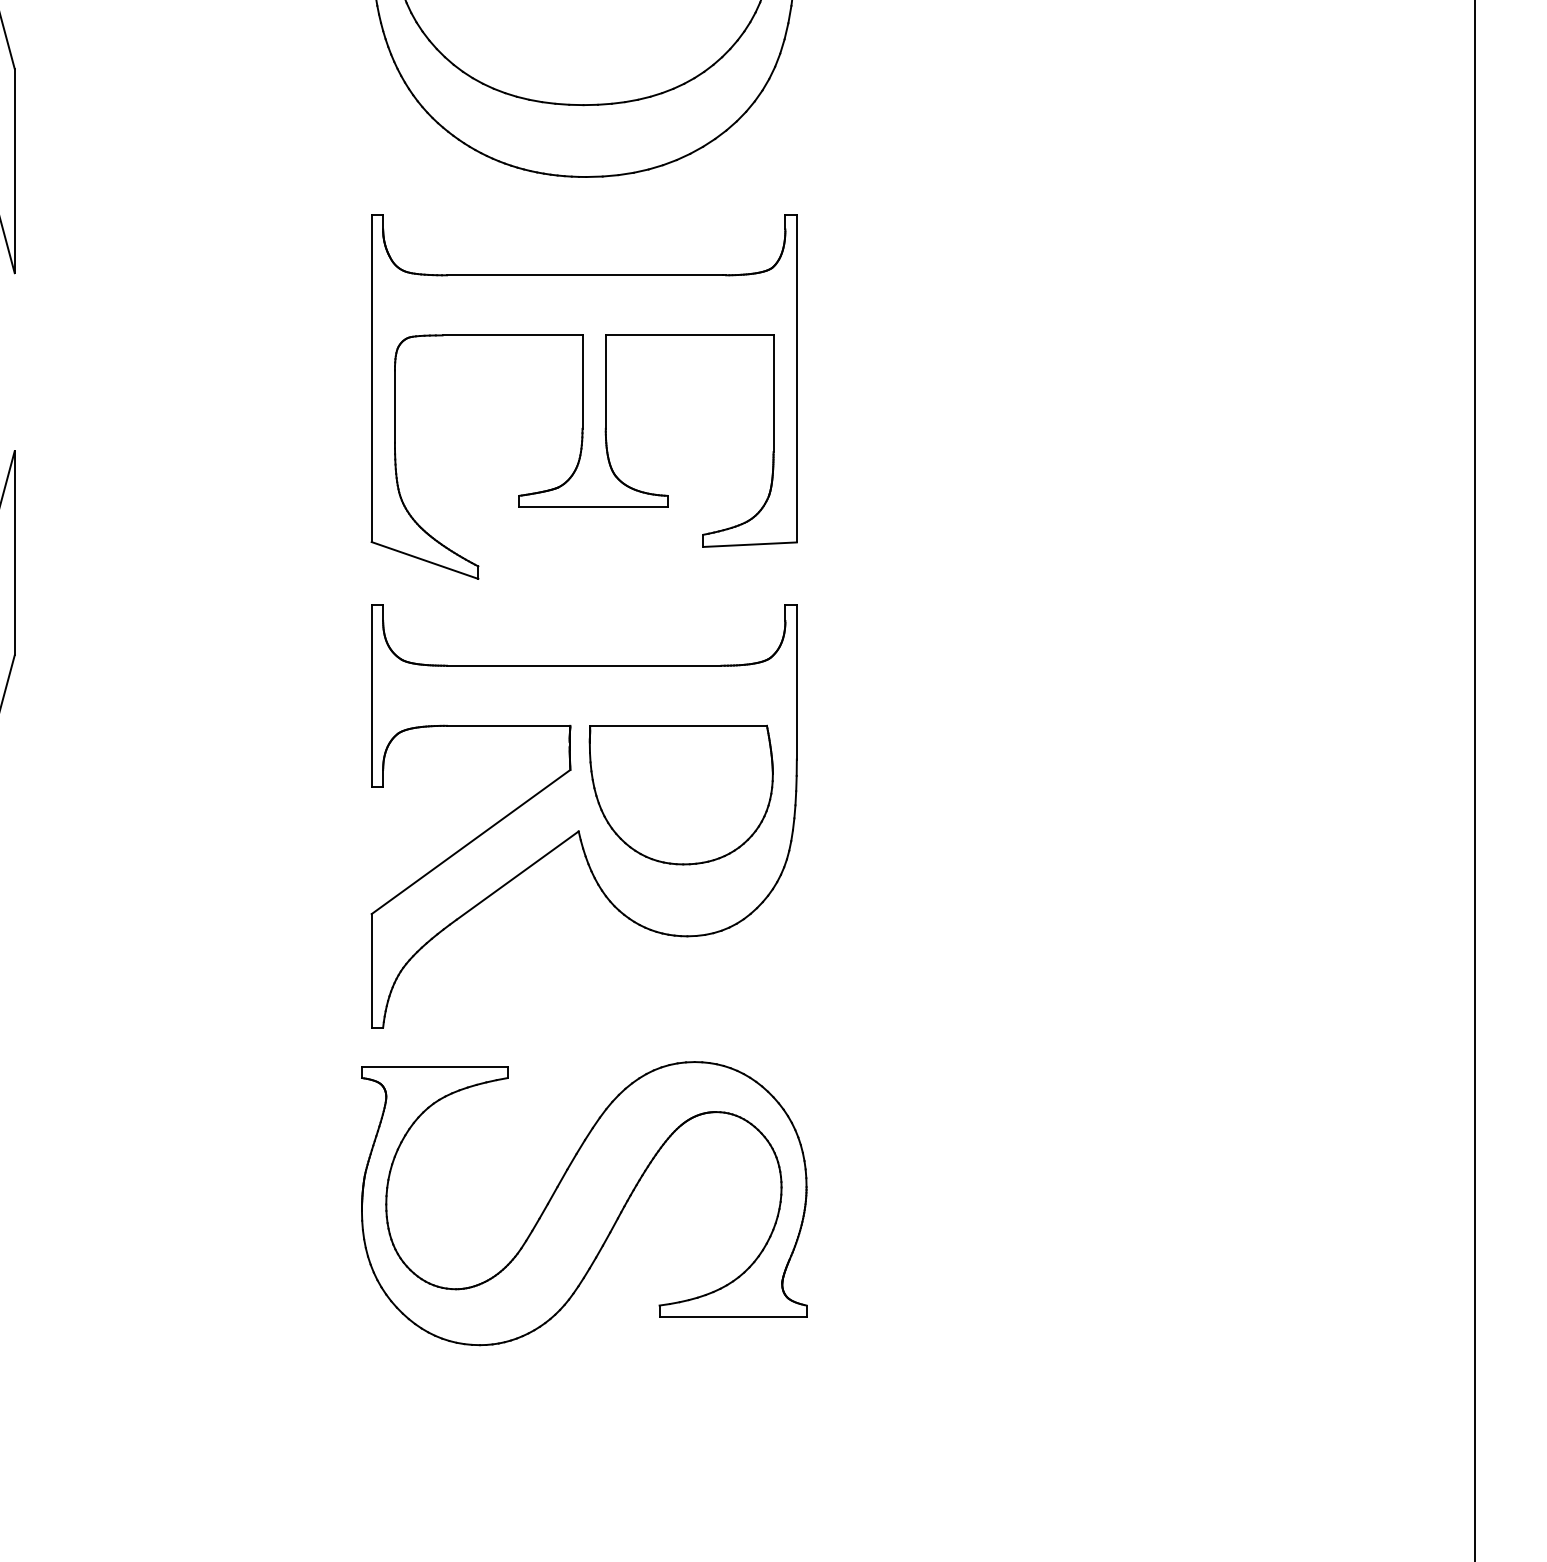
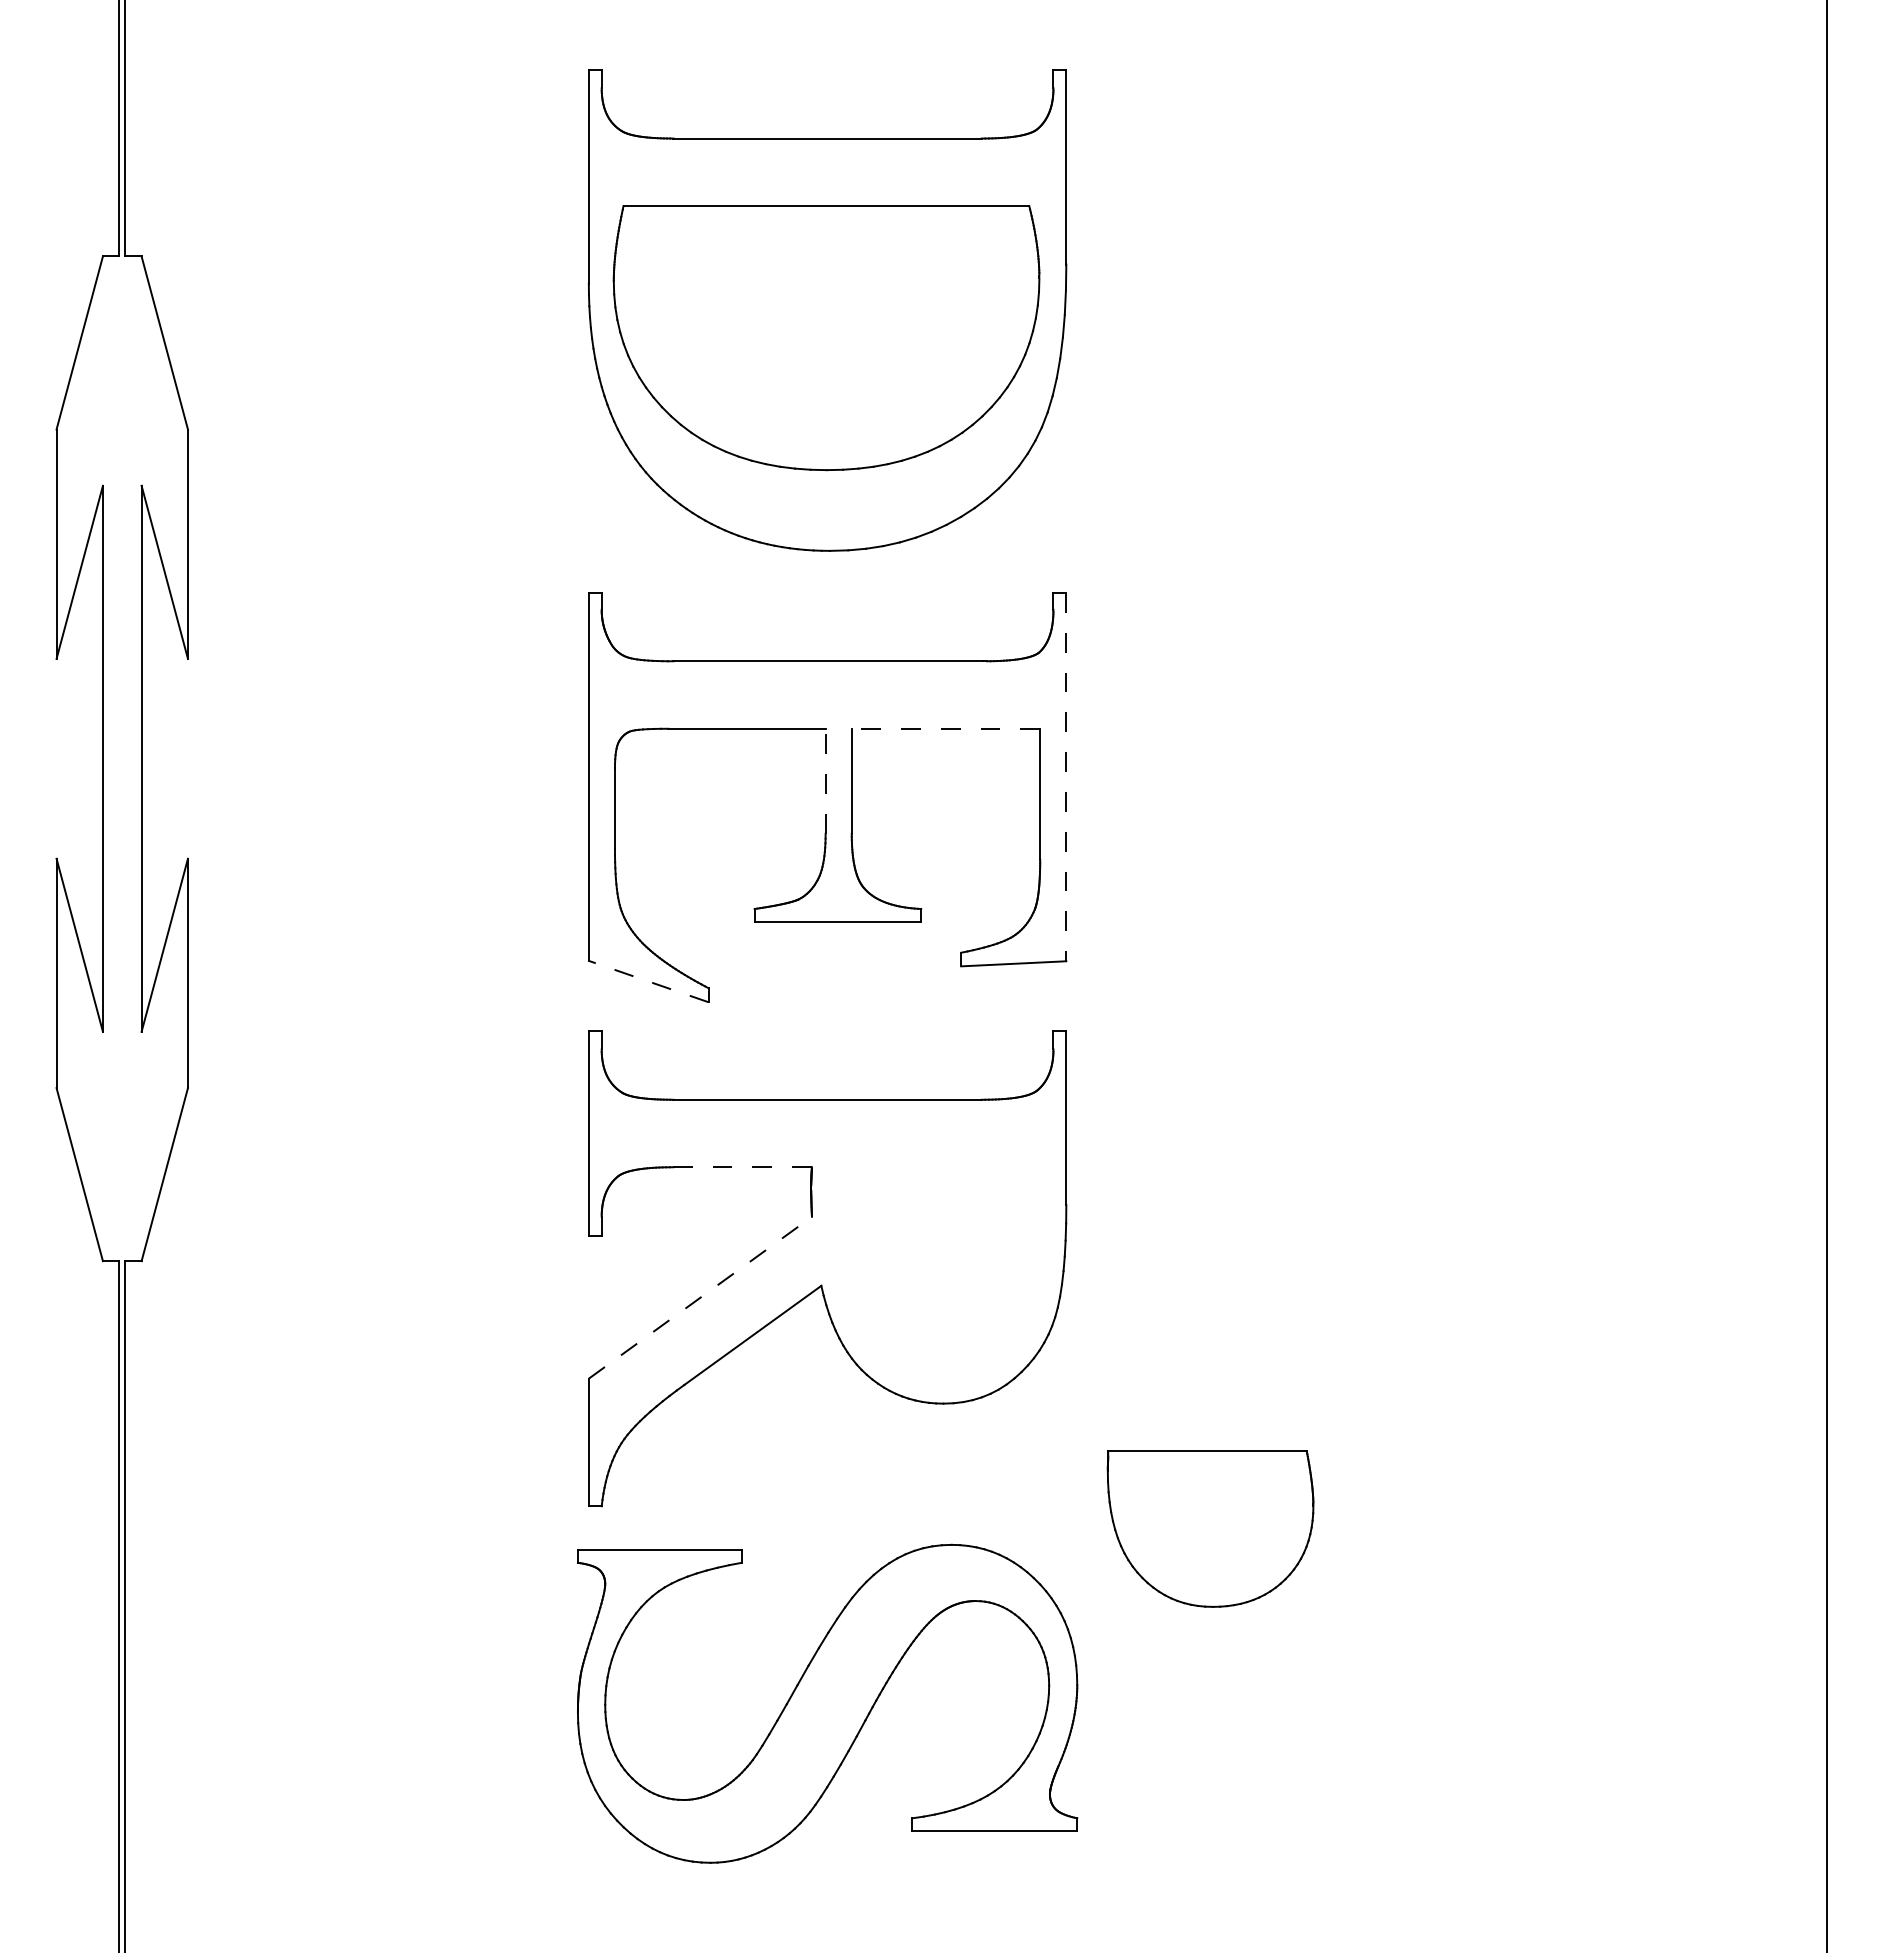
line: (689, 335) -> (945, 728), solid -> dashed
line: (796, 378) -> (1066, 777), solid -> dashed
line: (582, 381) -> (825, 780), solid -> dashed
line: (424, 560) -> (648, 981), solid -> dashed
line: (508, 726) -> (742, 1167), solid -> dashed
part: (681, 794) -> (1210, 1528), moved
line: (471, 841) -> (700, 1297), solid -> dashed

